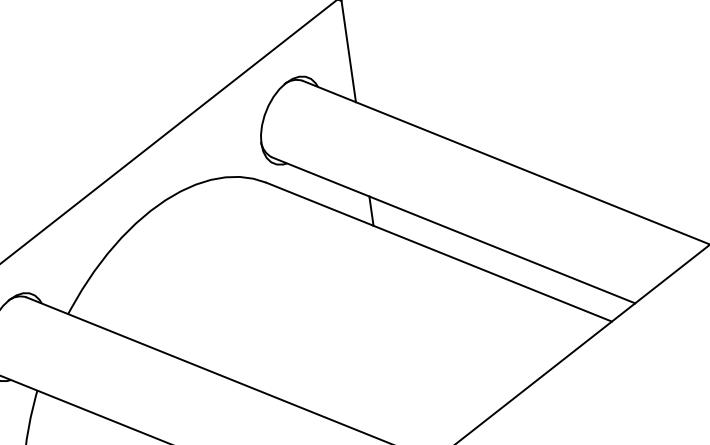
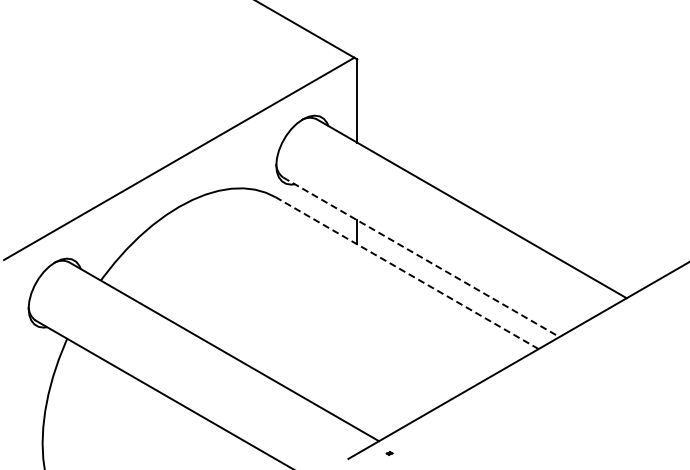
line: (453, 230) -> (421, 257), solid -> dashed
line: (439, 252) -> (407, 273), solid -> dashed

